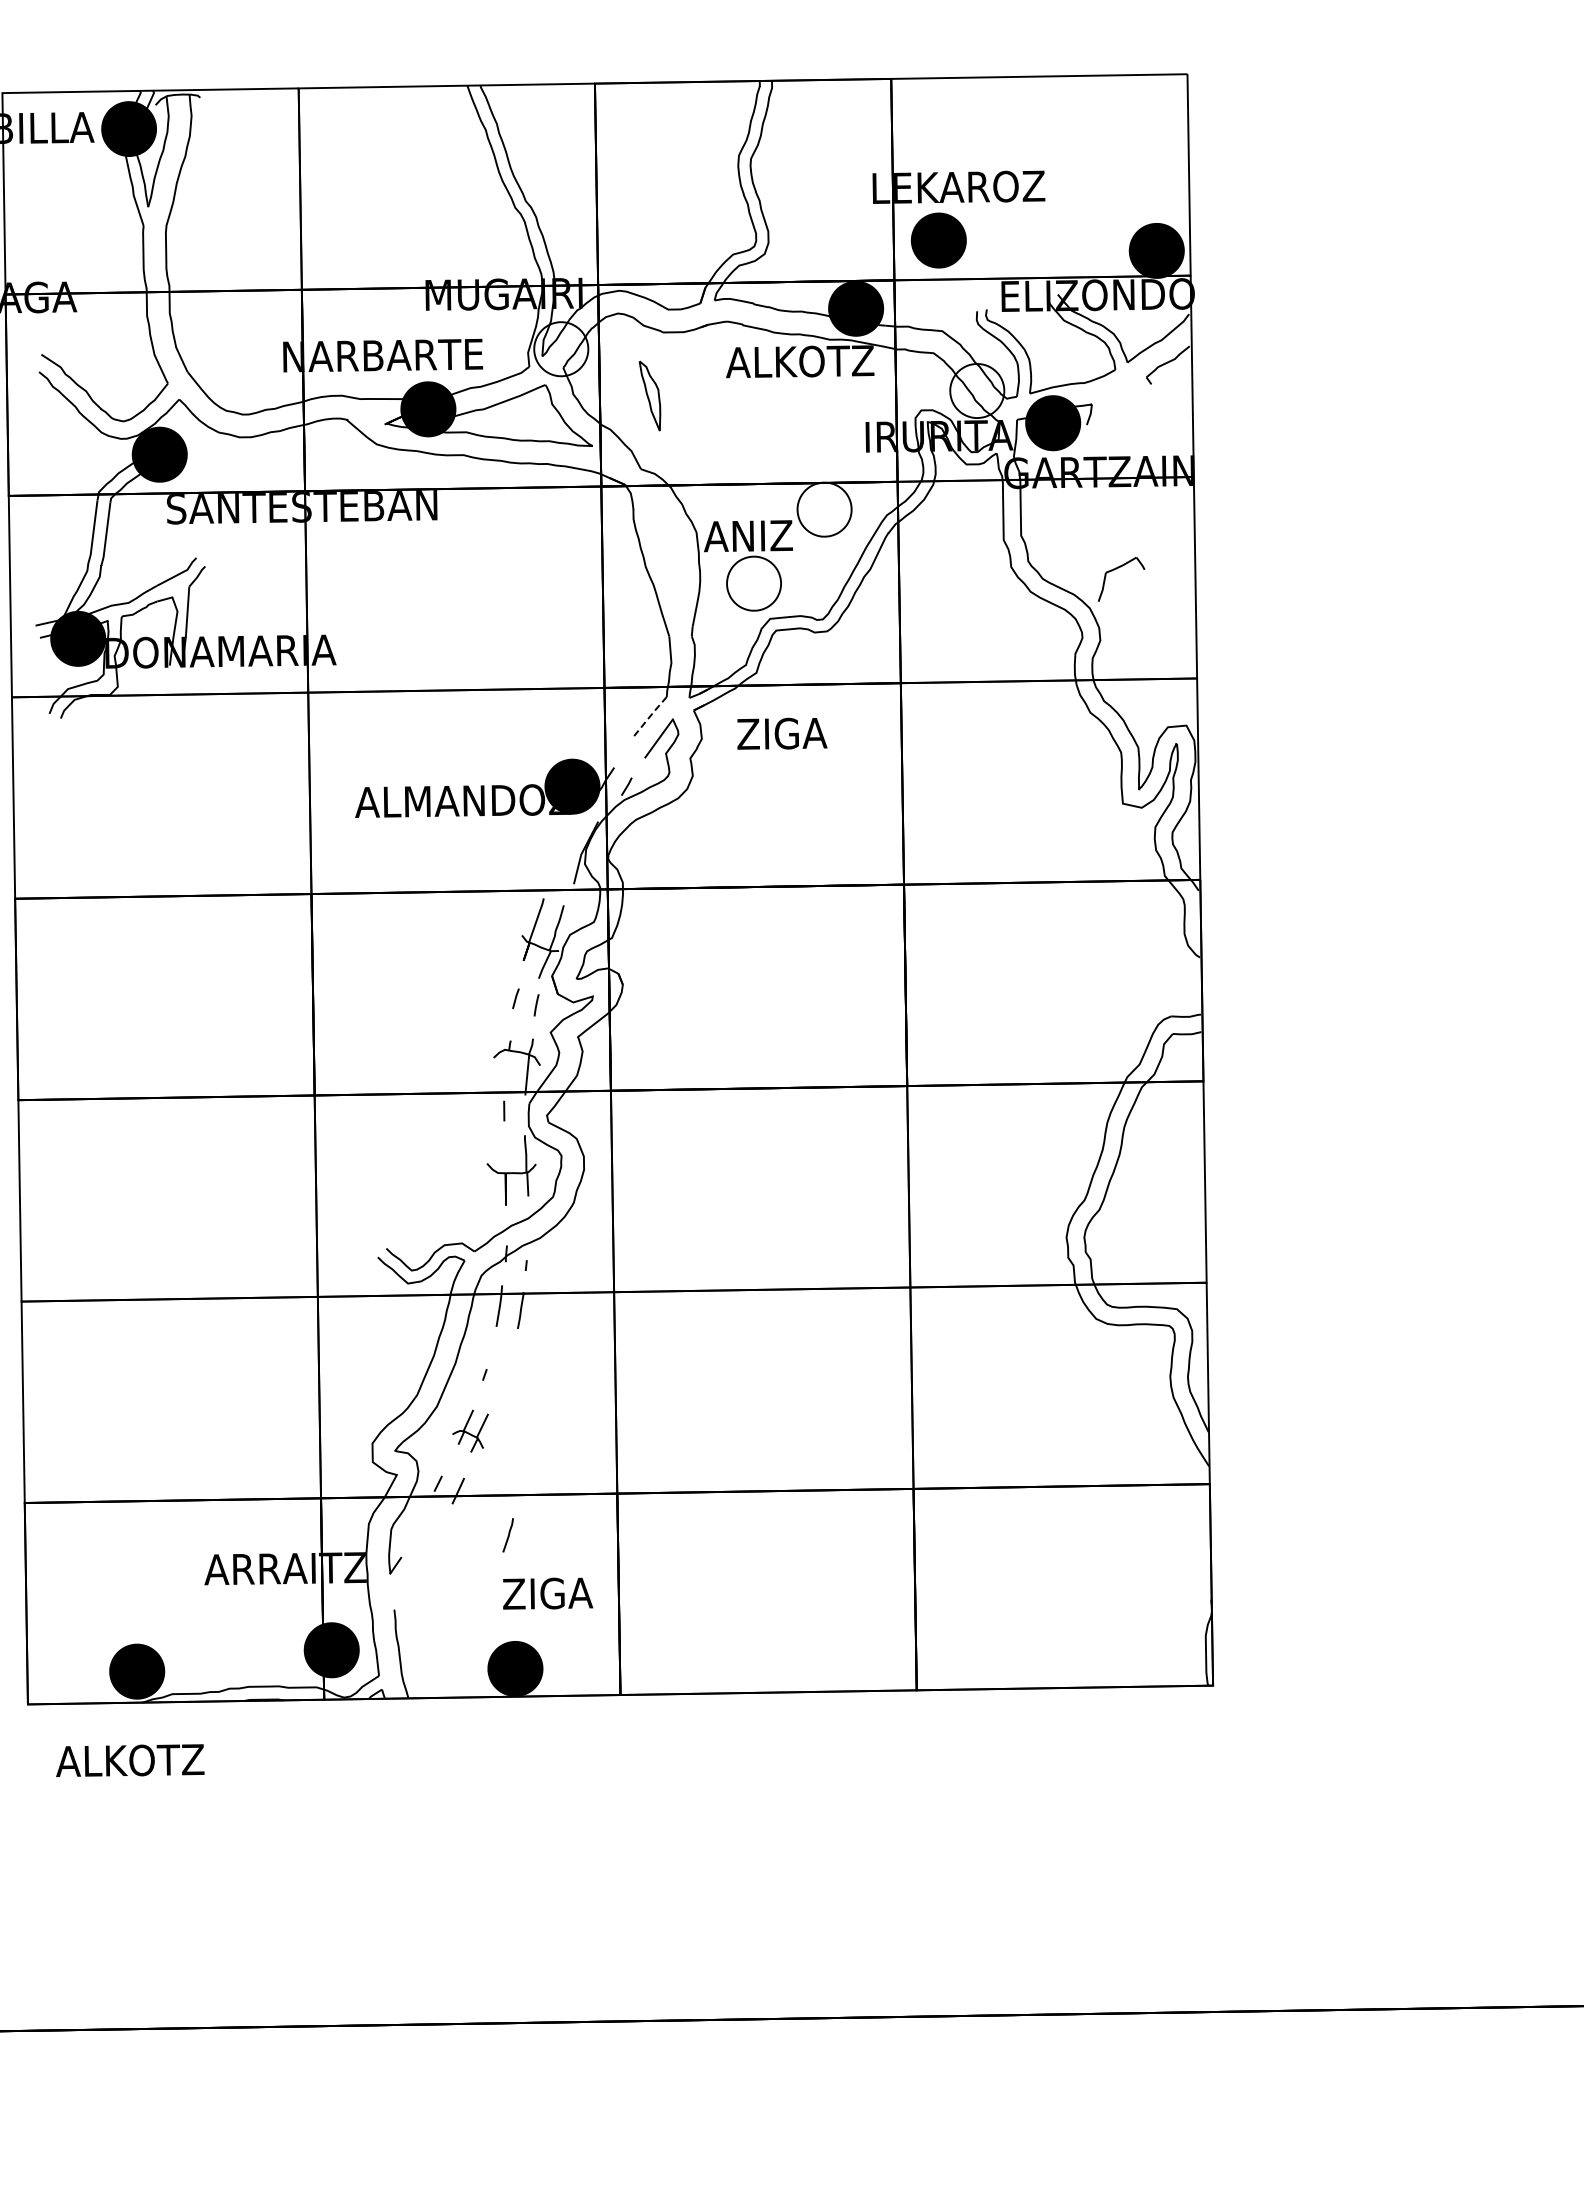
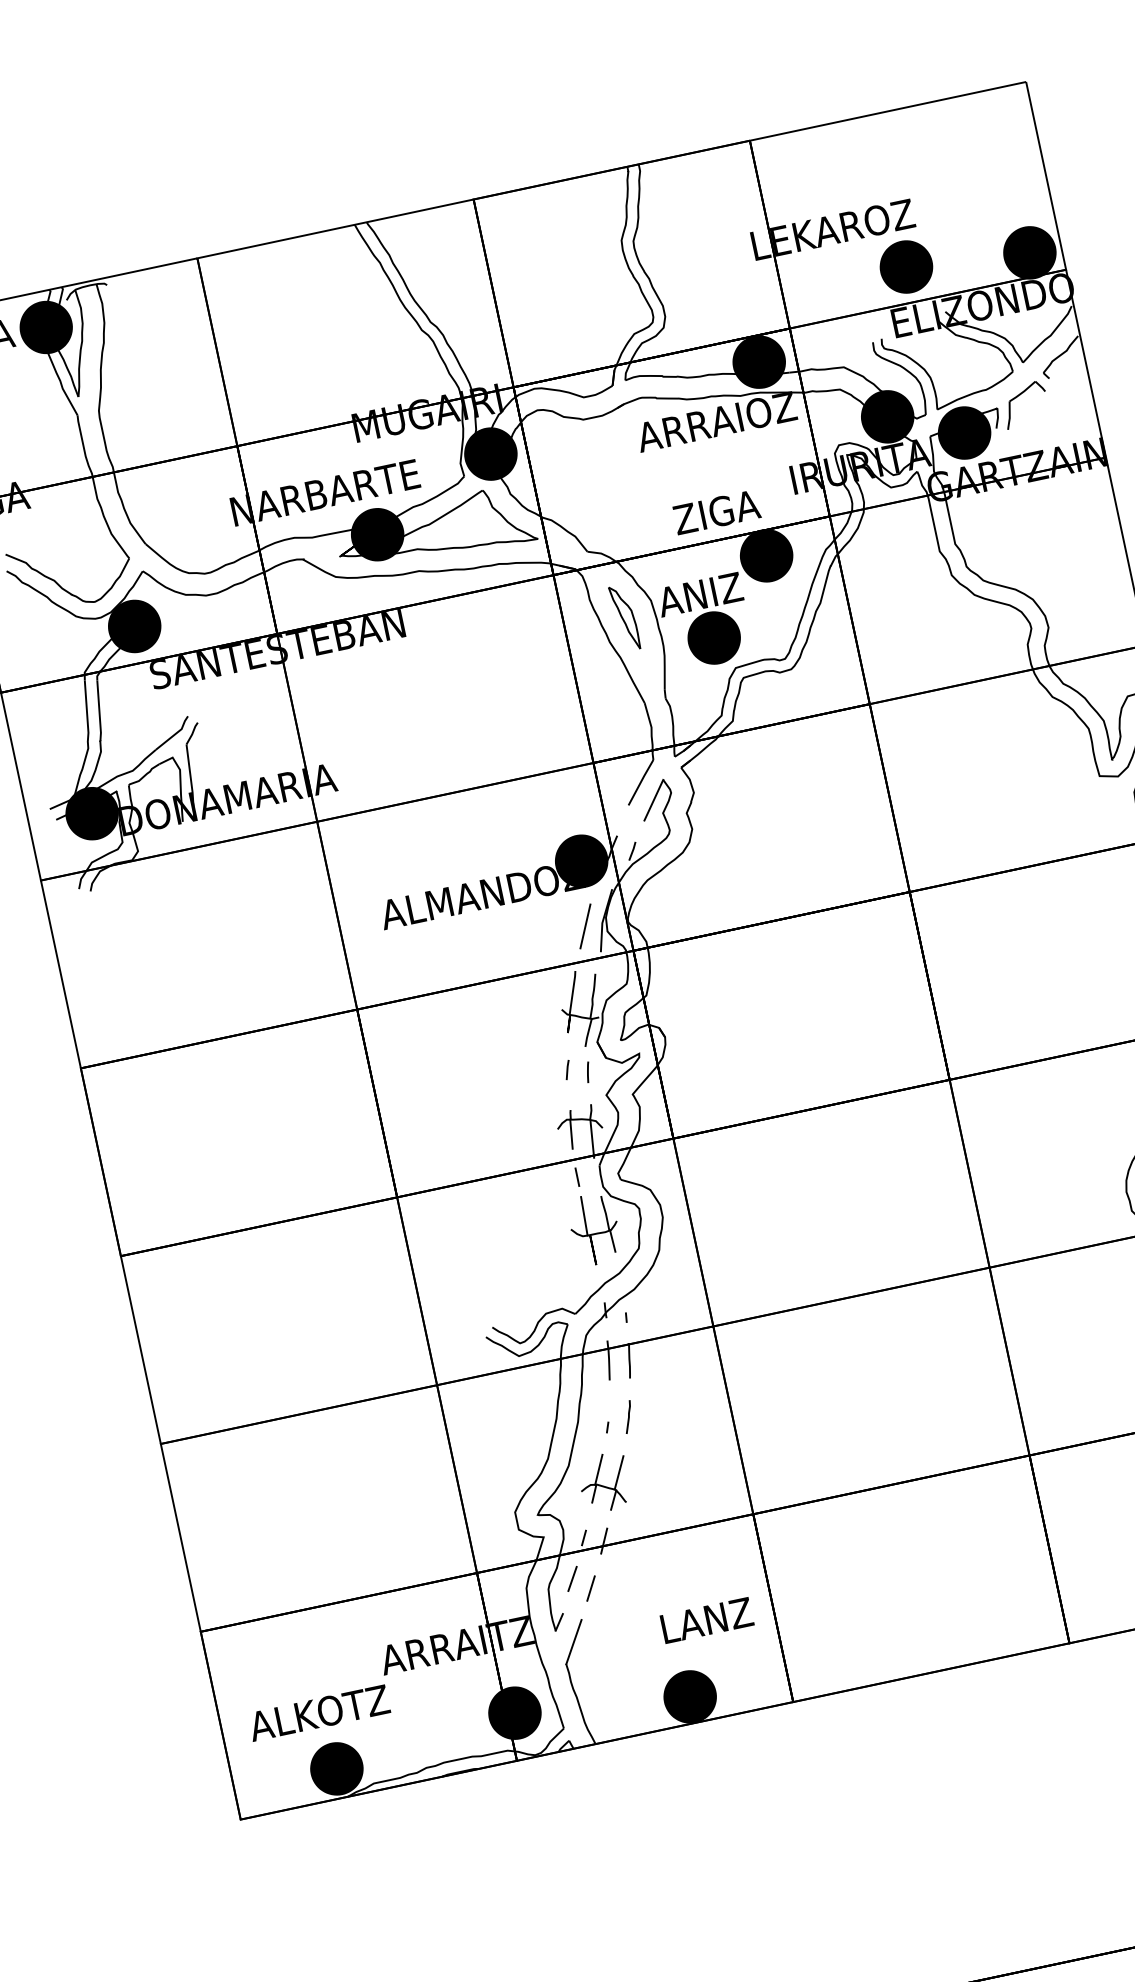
part: (938, 240) -> (906, 267), moved
fill: (561, 349) -> (491, 454), added
text: (799, 361) -> (715, 421), ALKOTZ -> ARRAIOZ
fill: (977, 390) -> (887, 416), added
part: (649, 395) -> (624, 617), moved
fill: (824, 509) -> (766, 555), added
part: (1116, 569) -> (1018, 396), moved
fill: (753, 583) -> (713, 637), added
line: (649, 717) -> (640, 782), dashed -> solid
text: (782, 733) -> (717, 511), moved
line: (562, 854) -> (584, 926), added
line: (506, 1065) -> (571, 1134), added
line: (503, 1152) -> (584, 1216), added
part: (470, 1431) -> (604, 1483), size x1.43
line: (417, 1523) -> (571, 1578), added
line: (508, 1535) -> (628, 1417), moved
line: (434, 1537) -> (590, 1588), added
line: (406, 1588) -> (573, 1641), added
text: (548, 1593) -> (707, 1620), ZIGA -> LANZ
text: (130, 1760) -> (319, 1712), moved

